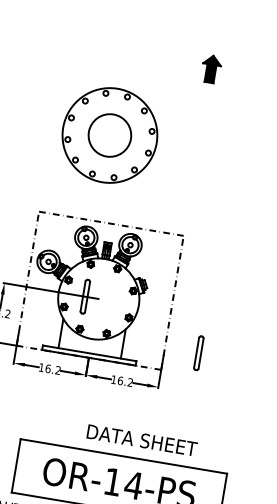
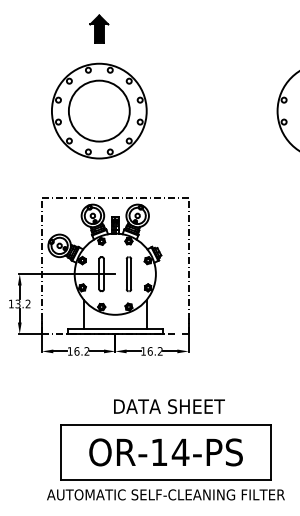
part: (211, 68) -> (99, 28), moved
circle: (109, 134) -> (98, 110), size x1.43
part: (198, 352) -> (128, 273), moved
text: (142, 440) -> (169, 406), moved

